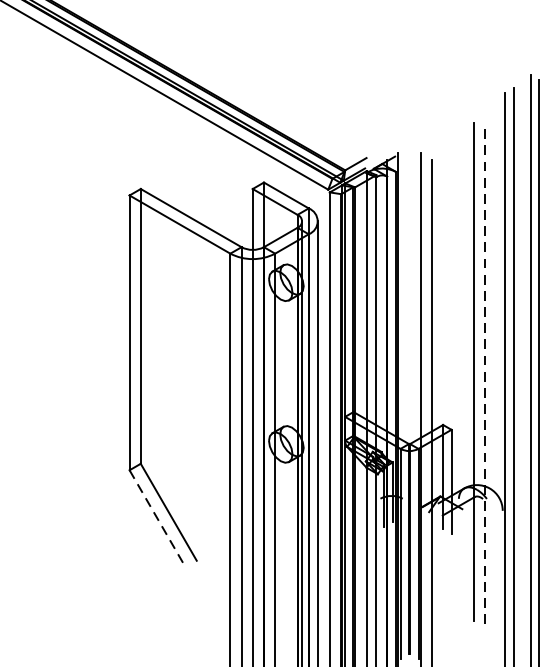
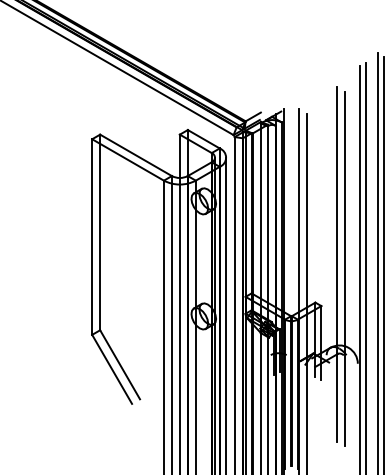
line: (485, 378) -> (345, 269), dashed -> solid
line: (158, 518) -> (112, 369), dashed -> solid

